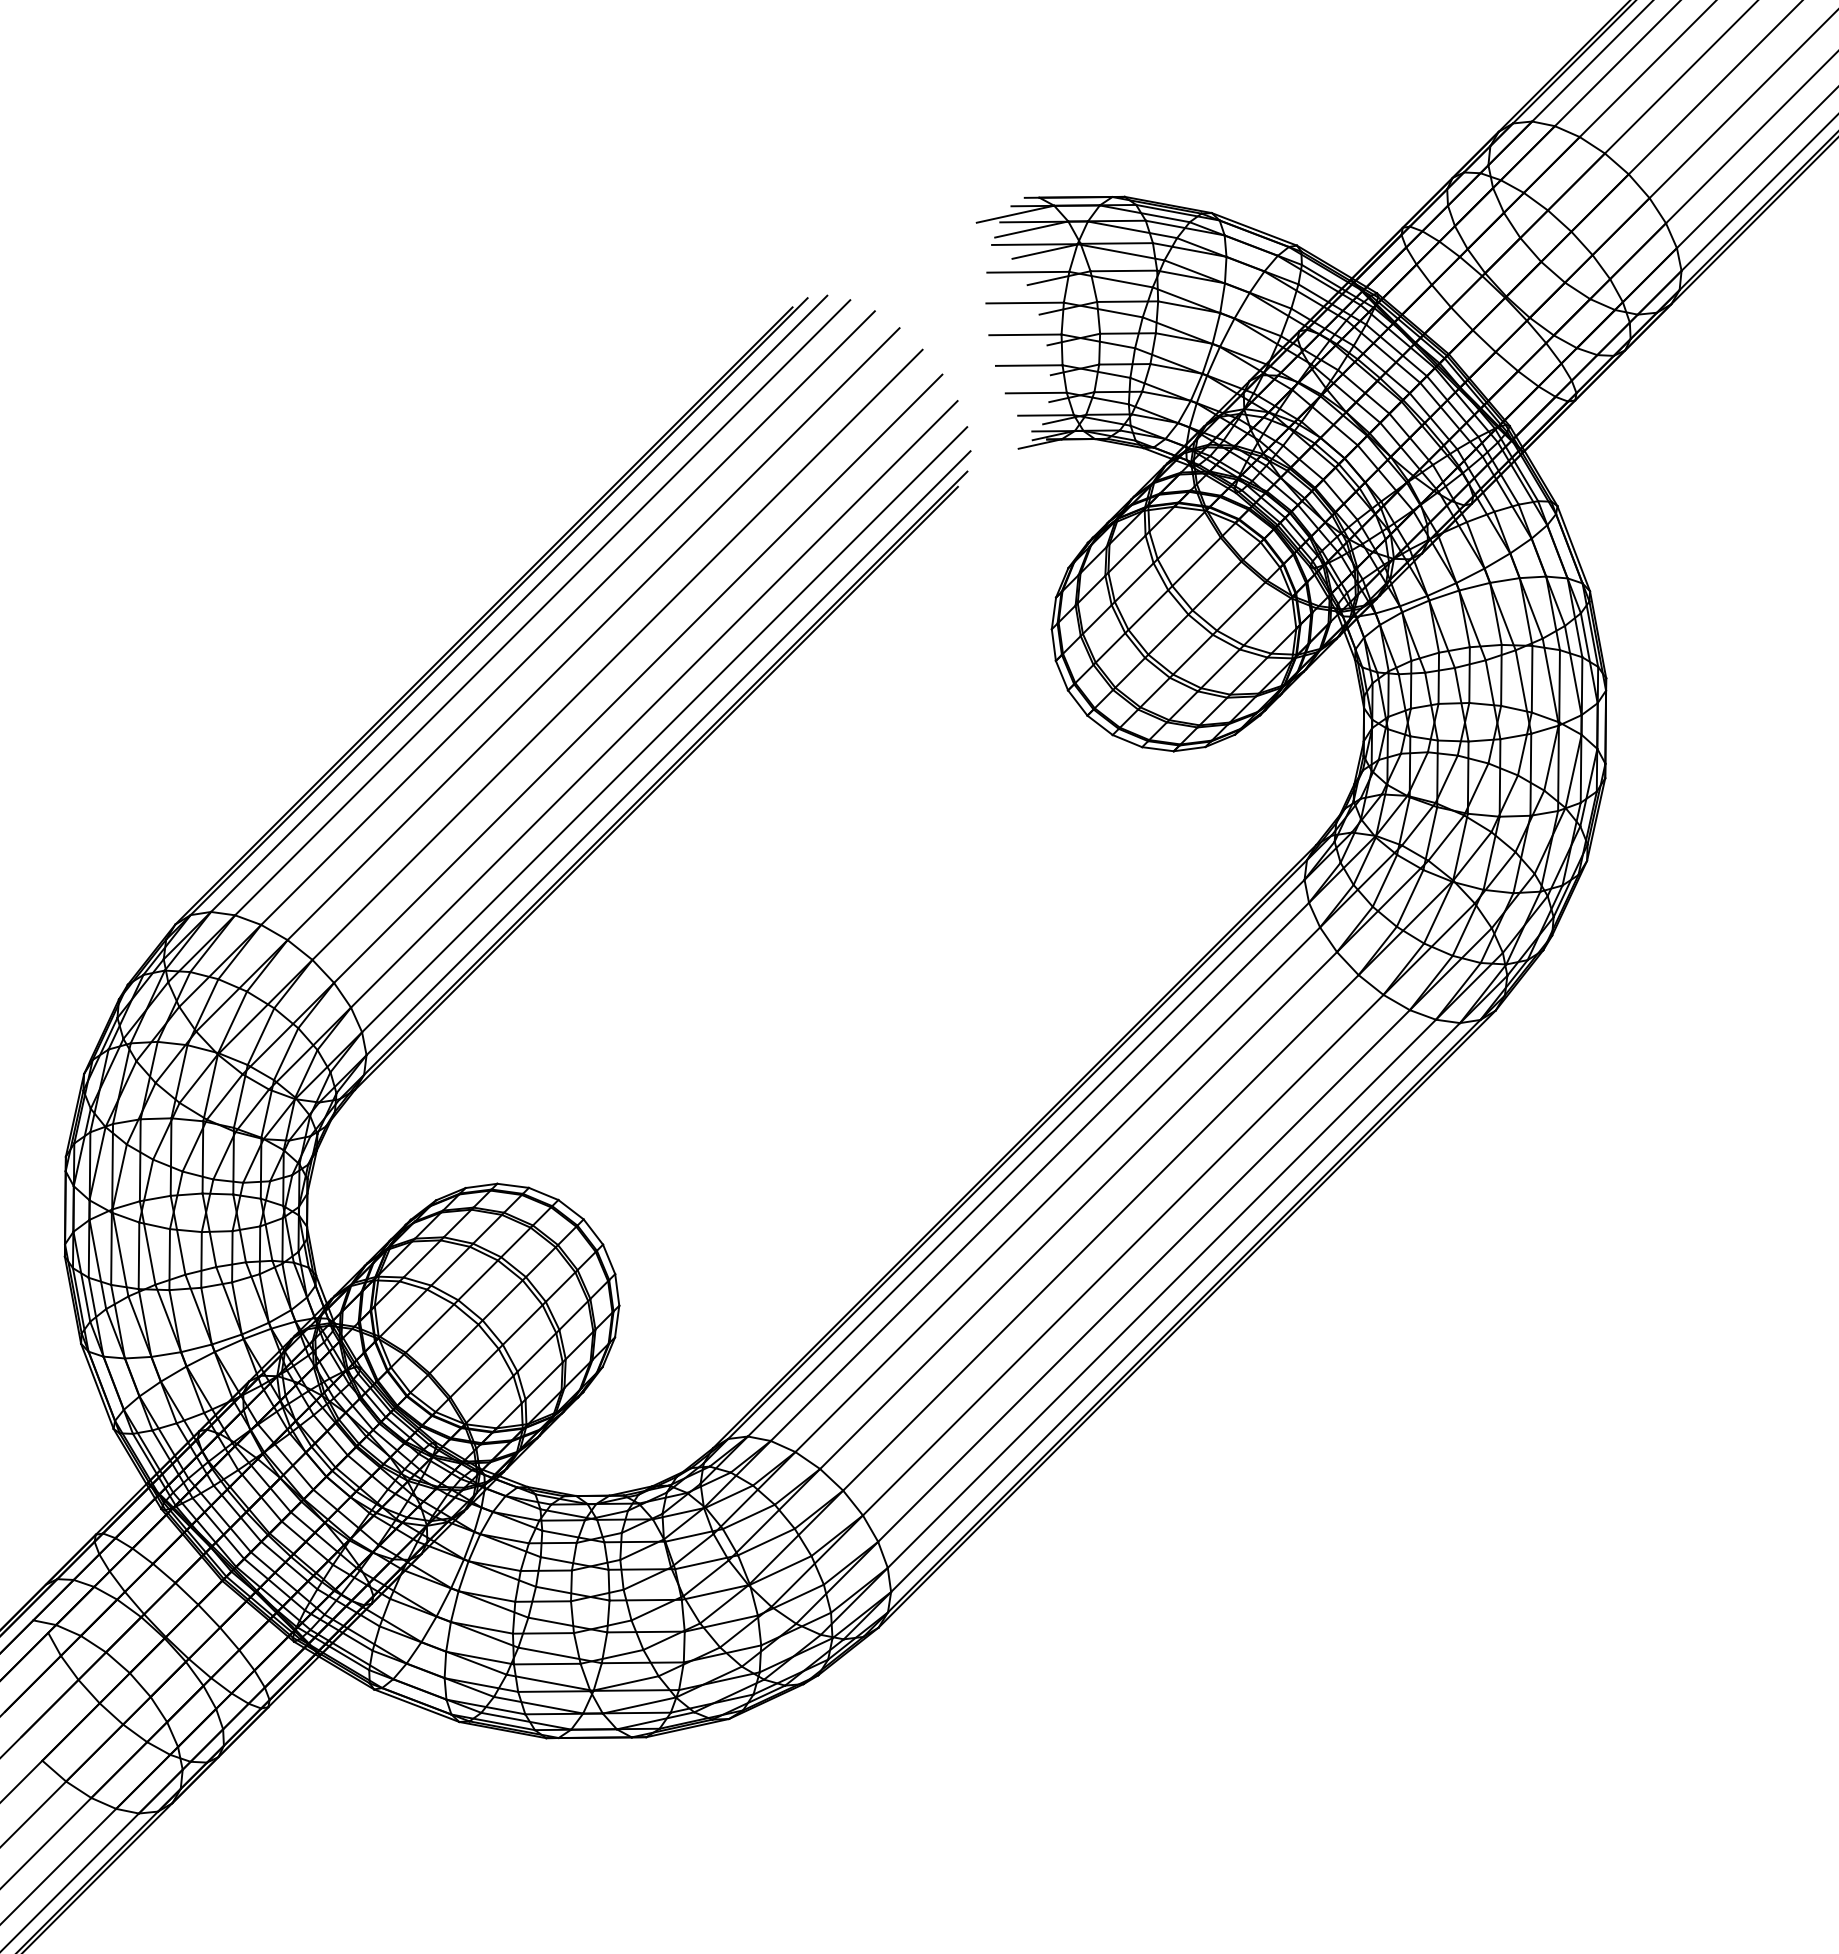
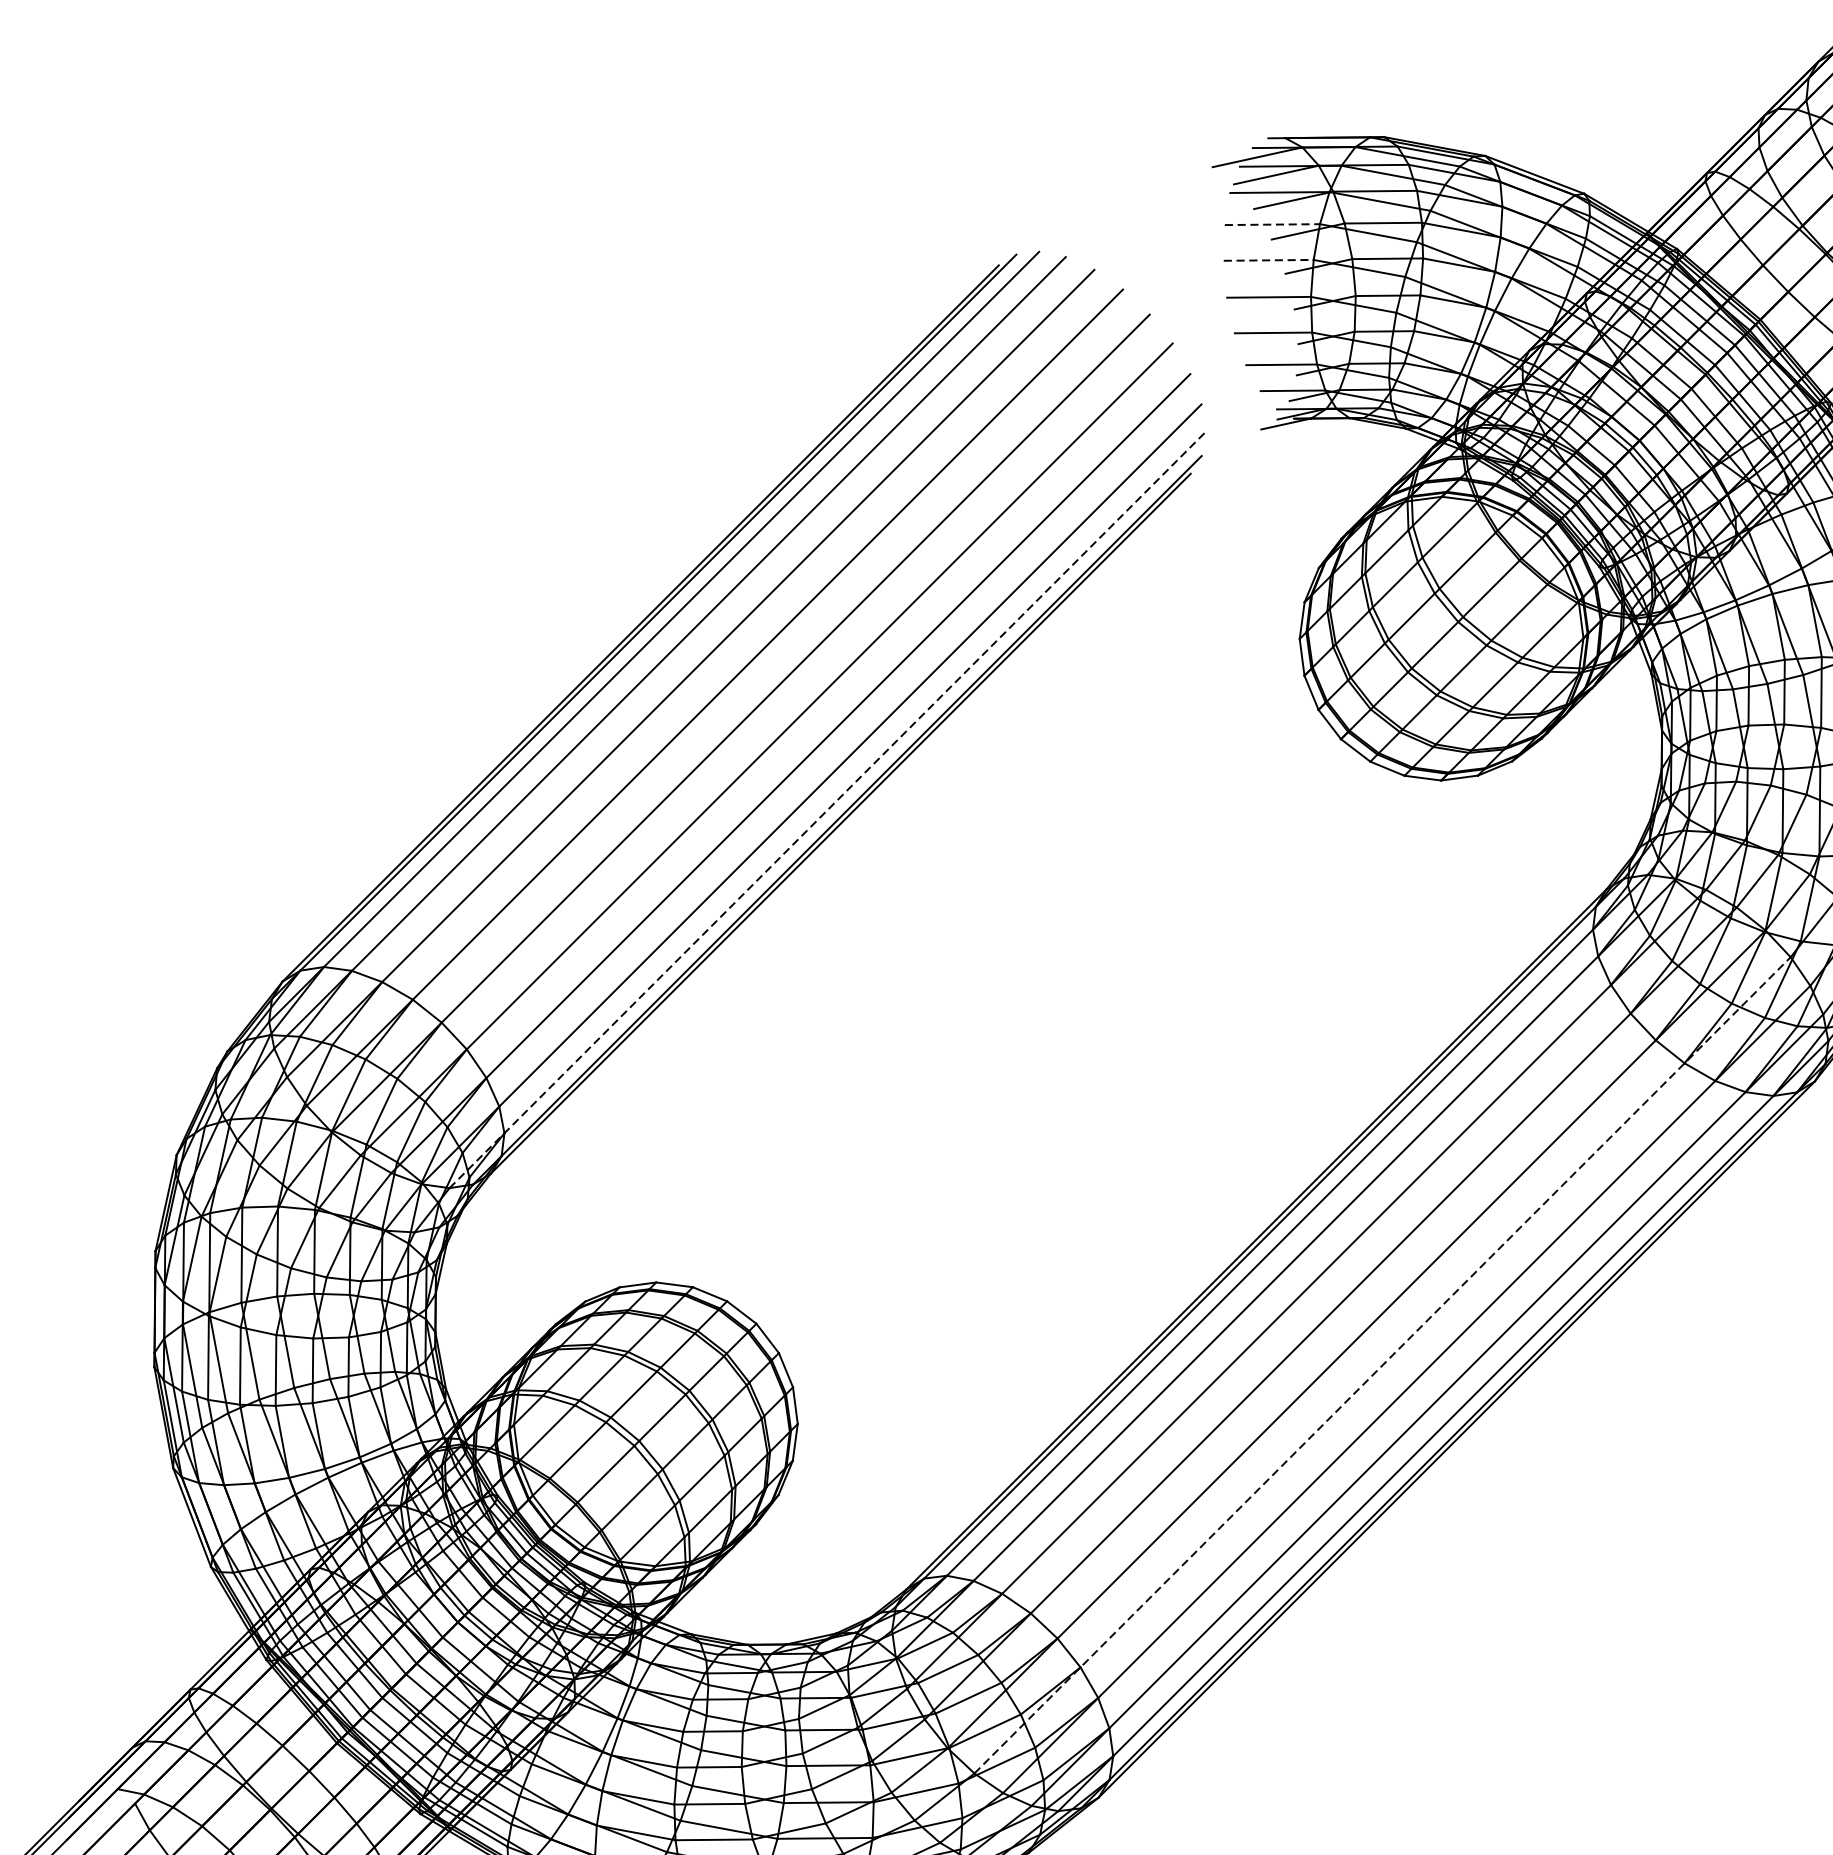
line: (1028, 272) -> (1272, 224), solid -> dashed
line: (1025, 303) -> (1269, 260), solid -> dashed
line: (644, 776) -> (827, 809), solid -> dashed
line: (1123, 1254) -> (1382, 1364), solid -> dashed

